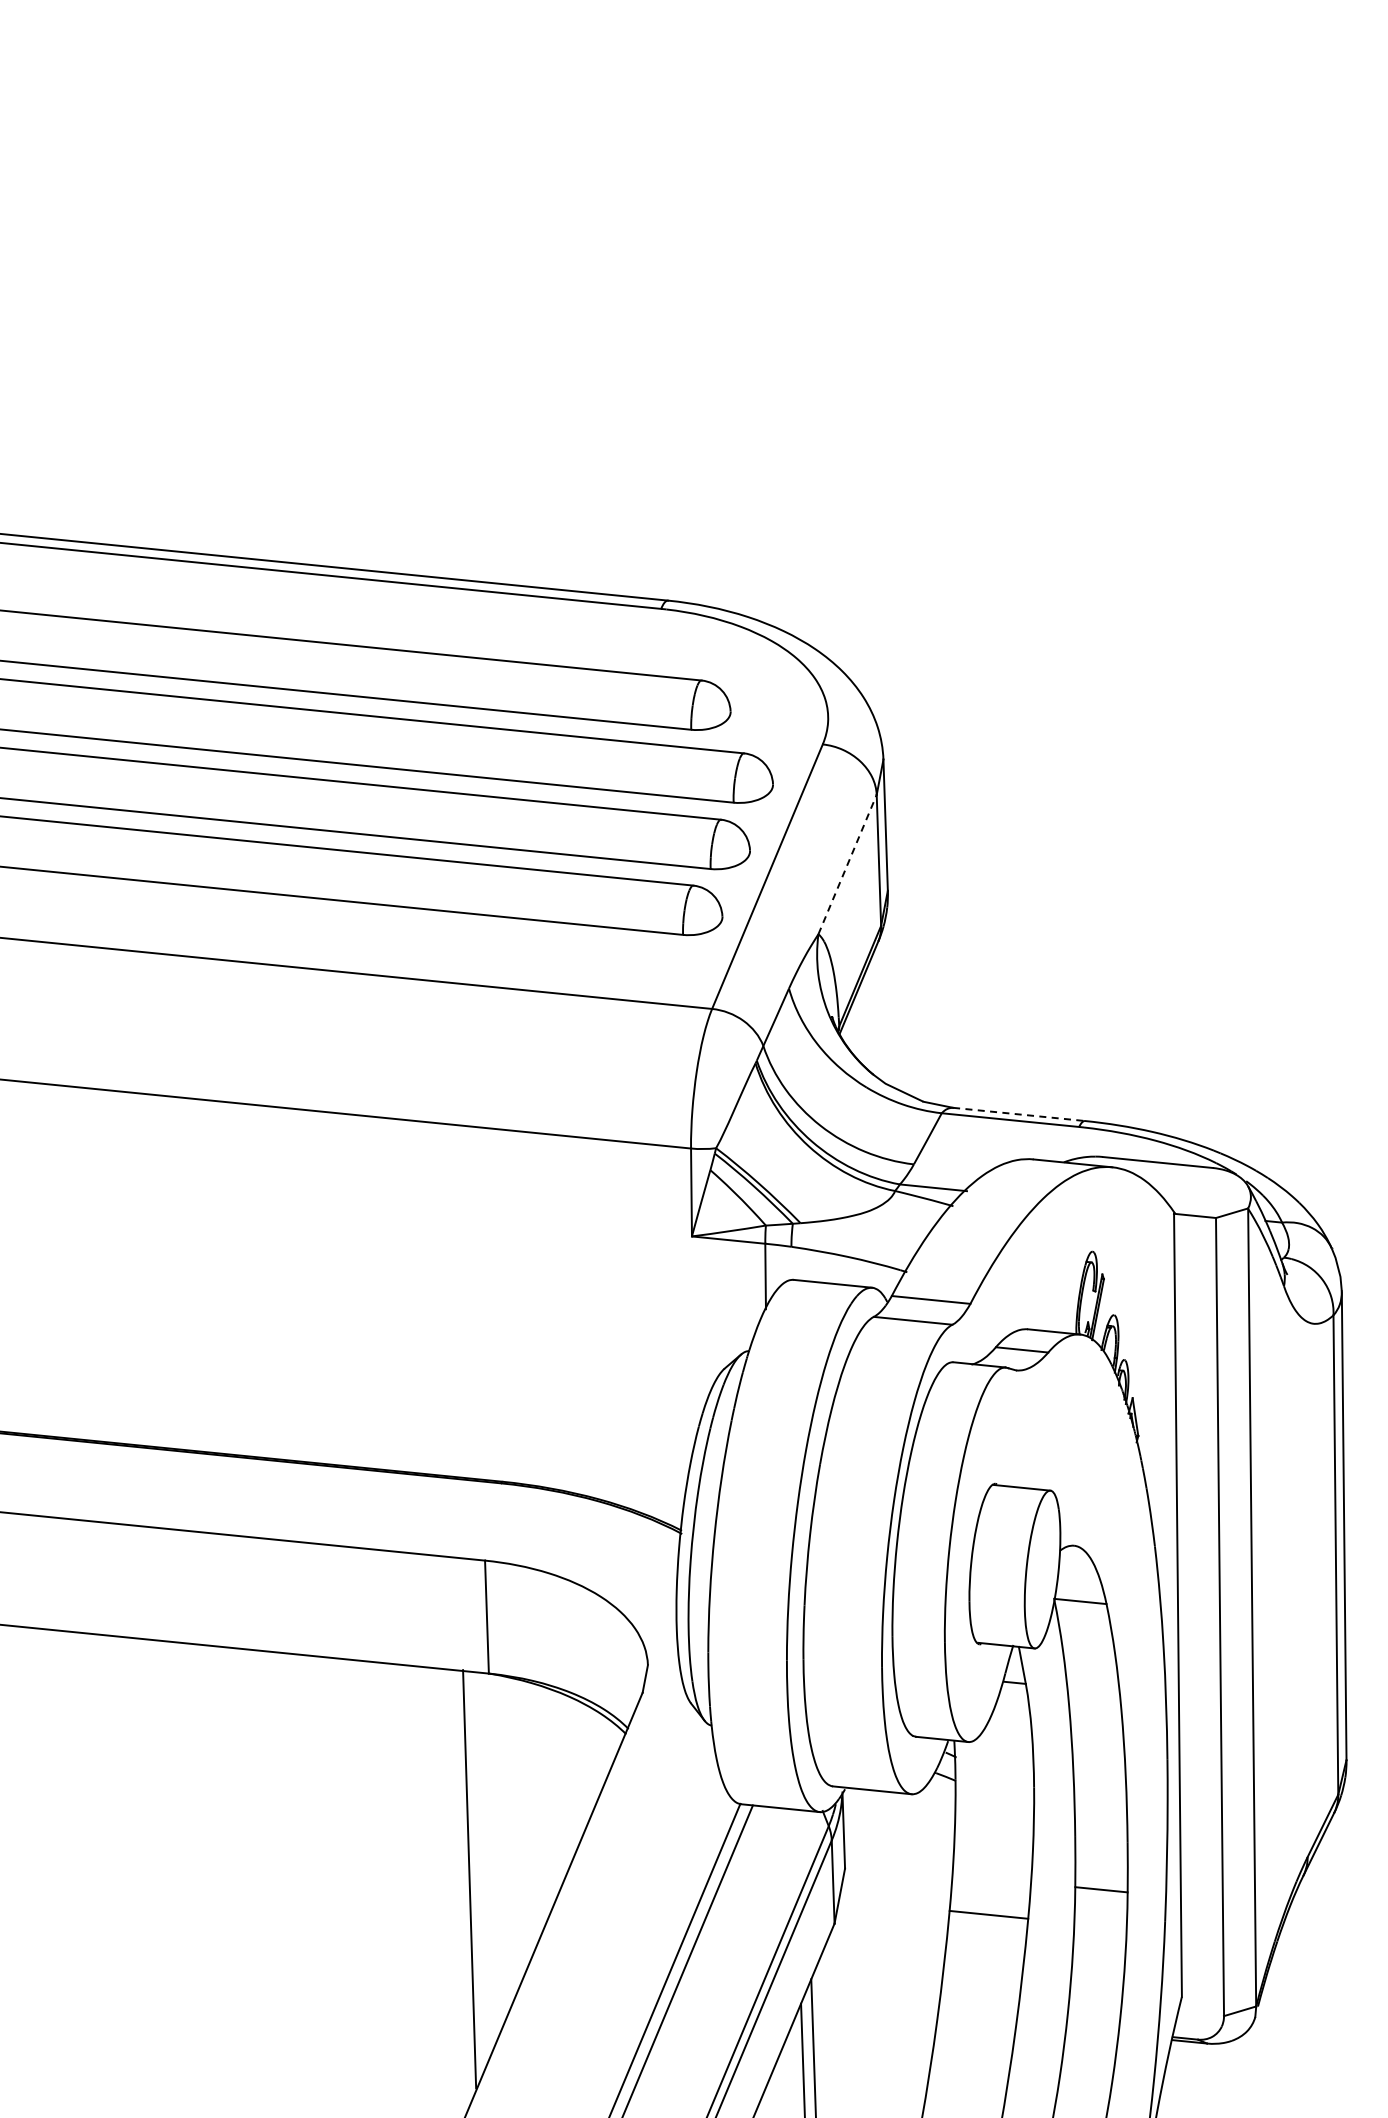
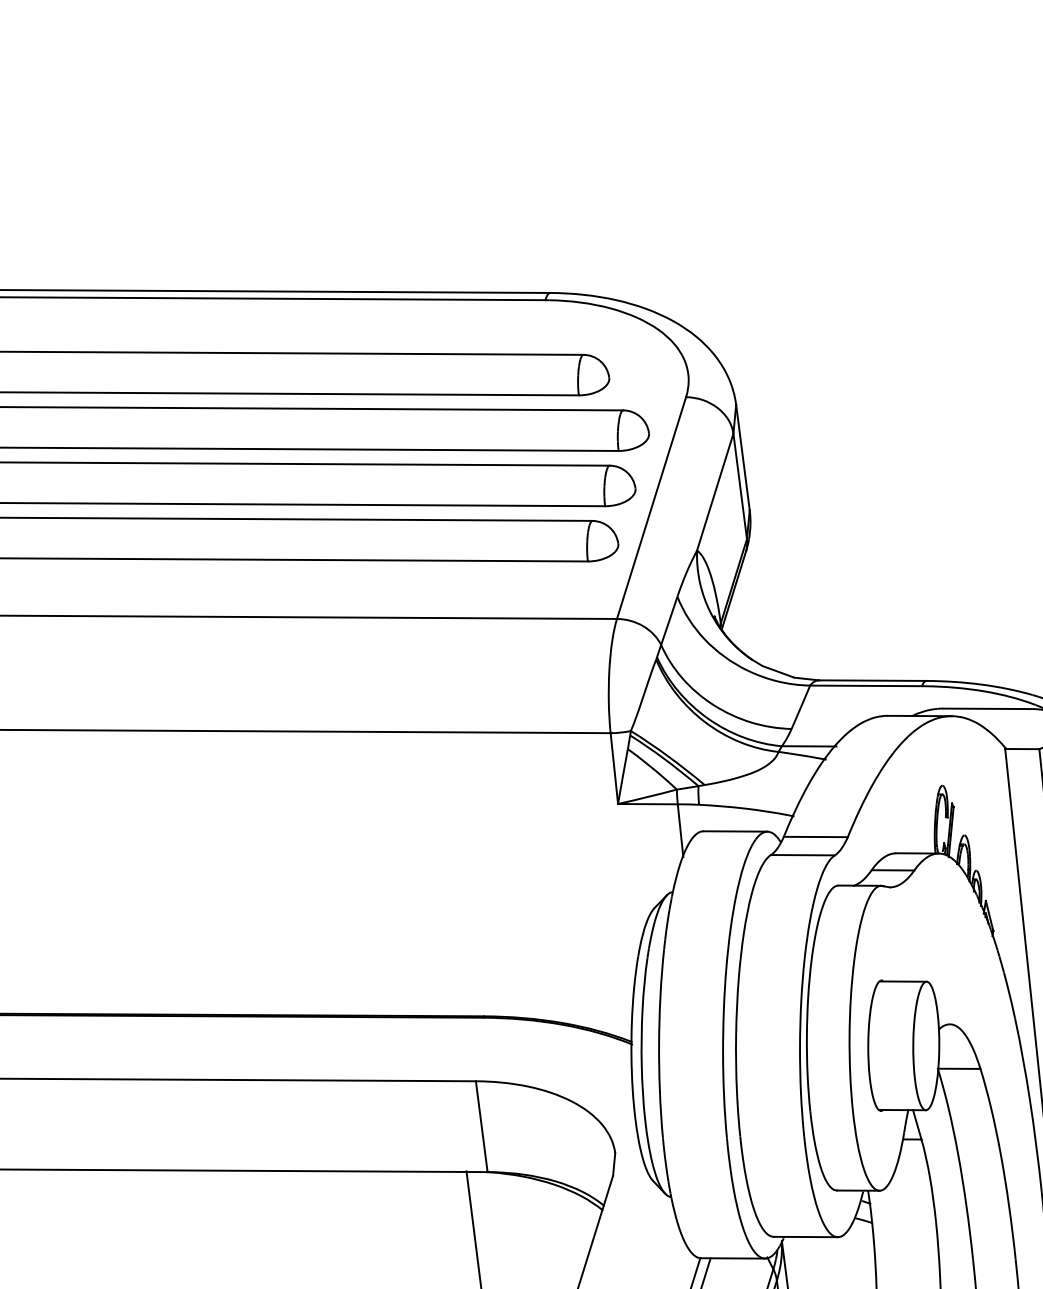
line: (847, 864) -> (715, 492), dashed -> solid
line: (1019, 1114) -> (872, 680), dashed -> solid

